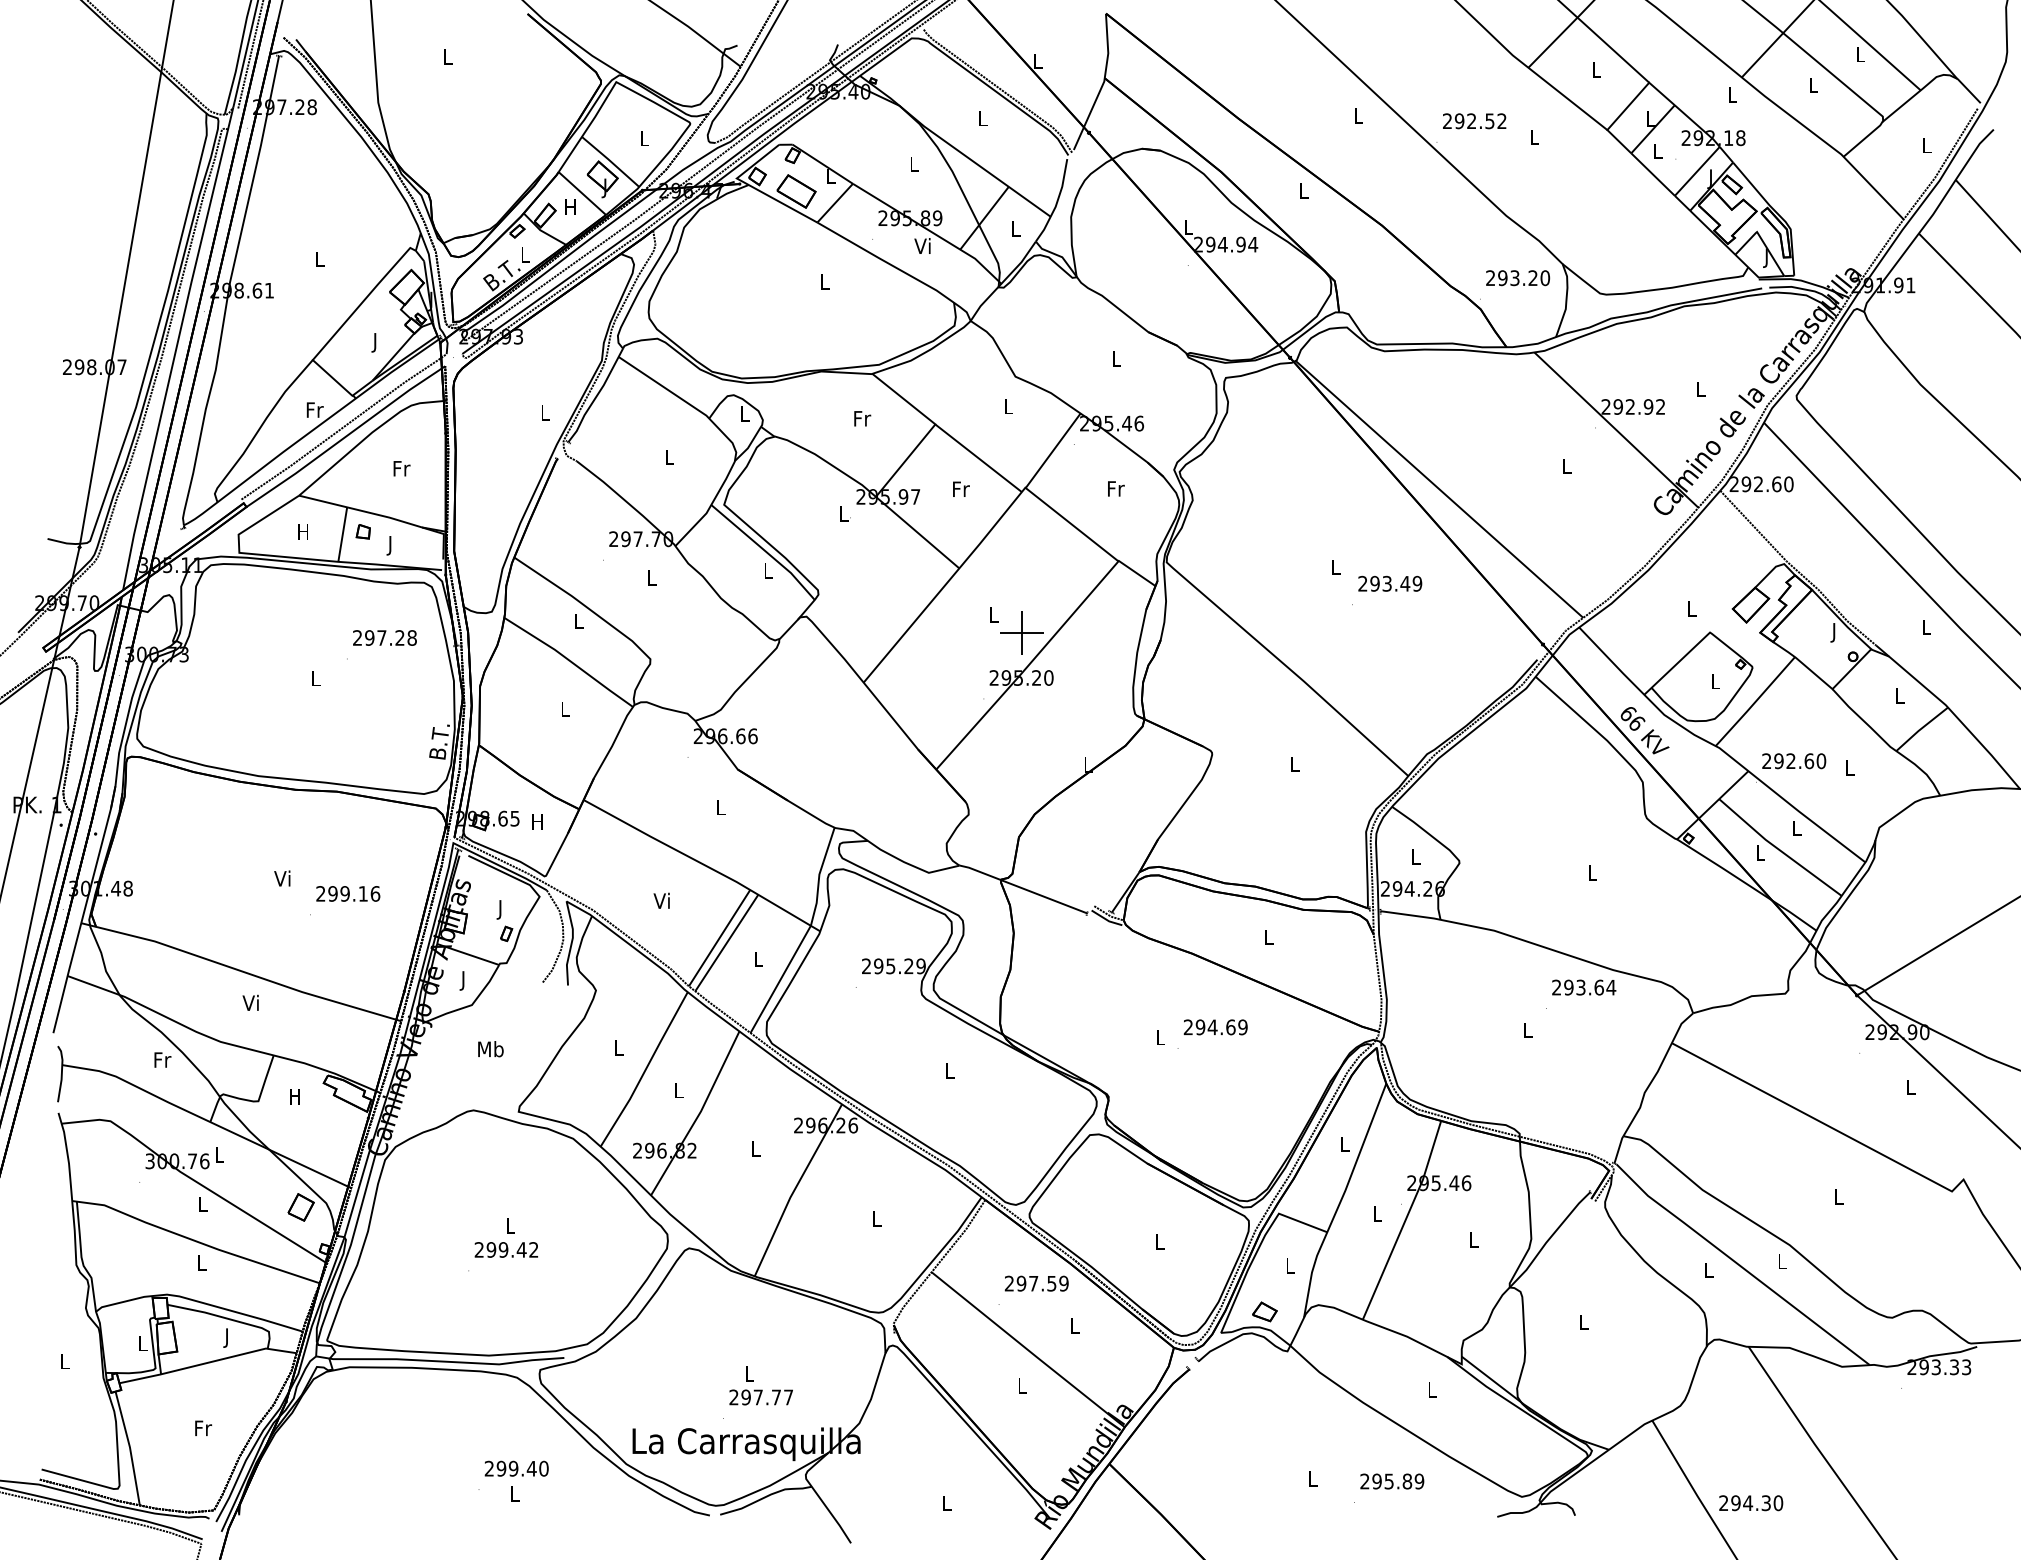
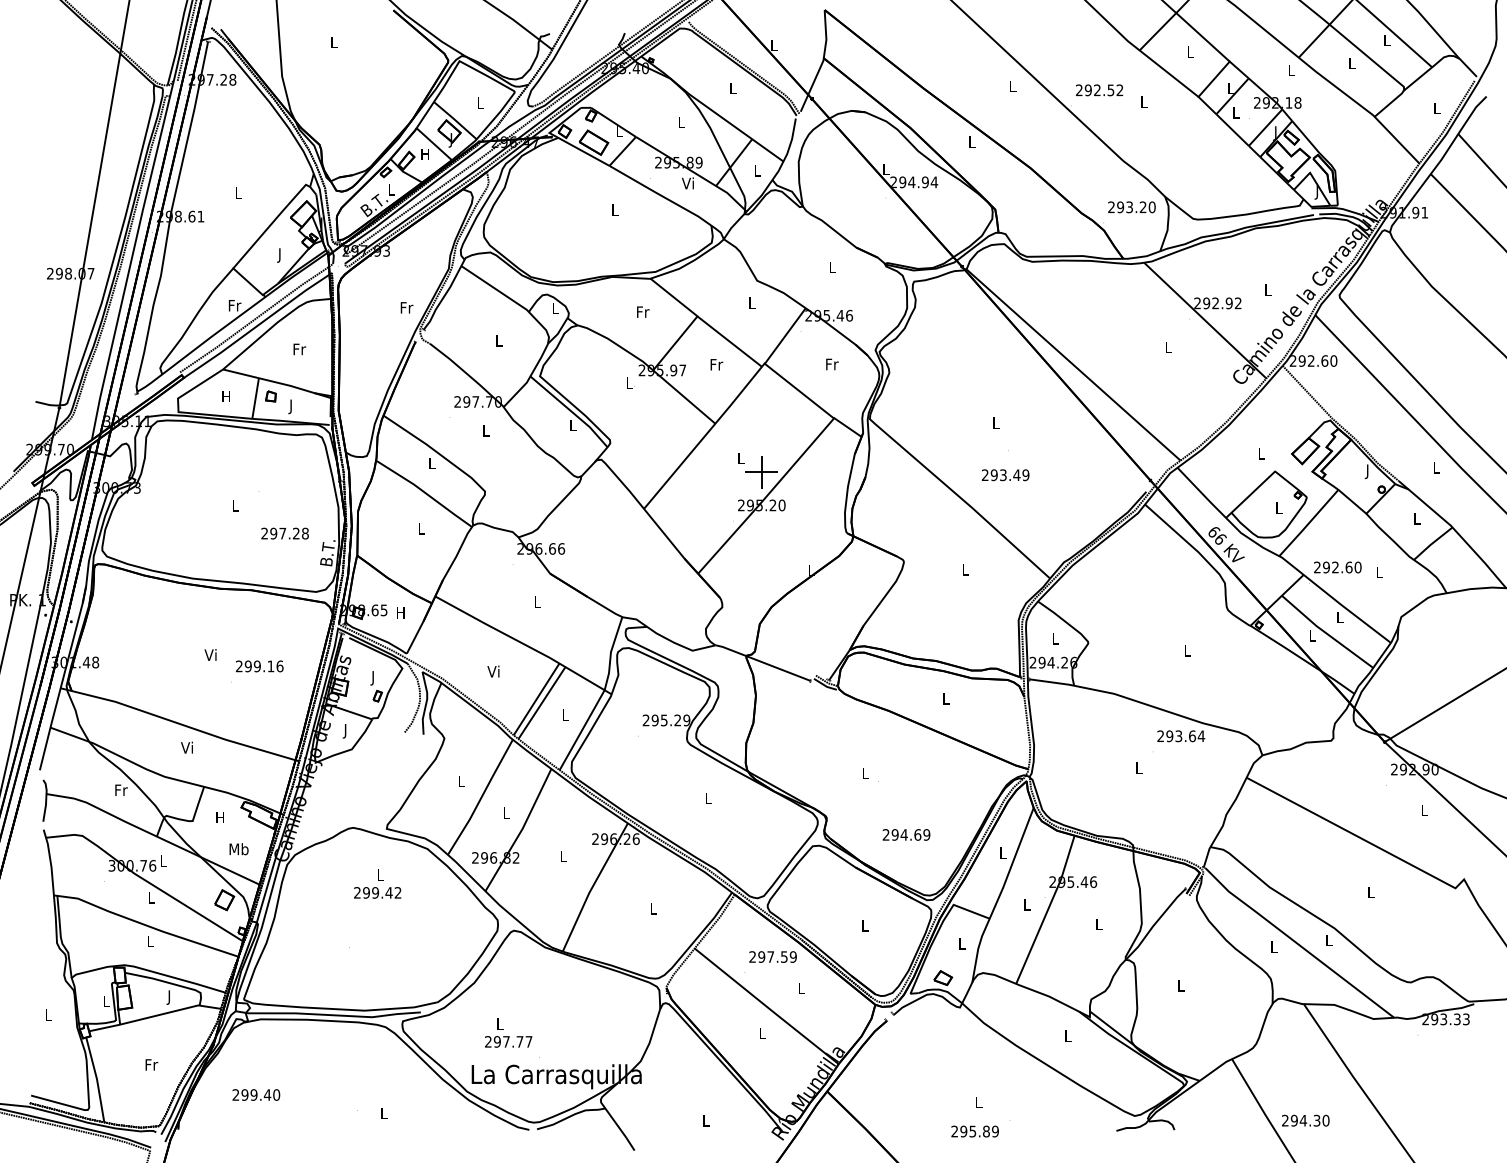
text: (545, 412) -> (406, 307), L -> Fr
text: (1390, 584) -> (1005, 475), moved
text: (384, 637) -> (284, 533), moved
text: (1215, 1026) -> (906, 834), moved
text: (490, 1049) -> (238, 849), moved
text: (506, 1237) -> (377, 883), moved
text: (761, 1384) -> (508, 1032), moved
text: (516, 1468) -> (256, 1094), moved
text: (1391, 1481) -> (974, 1131), moved

